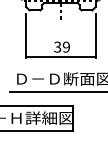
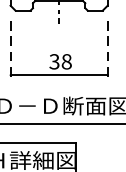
line: (26, 35) -> (11, 45), solid -> dashed
line: (95, 35) -> (107, 45), solid -> dashed
text: (66, 46) -> (66, 60), 39 -> 38

